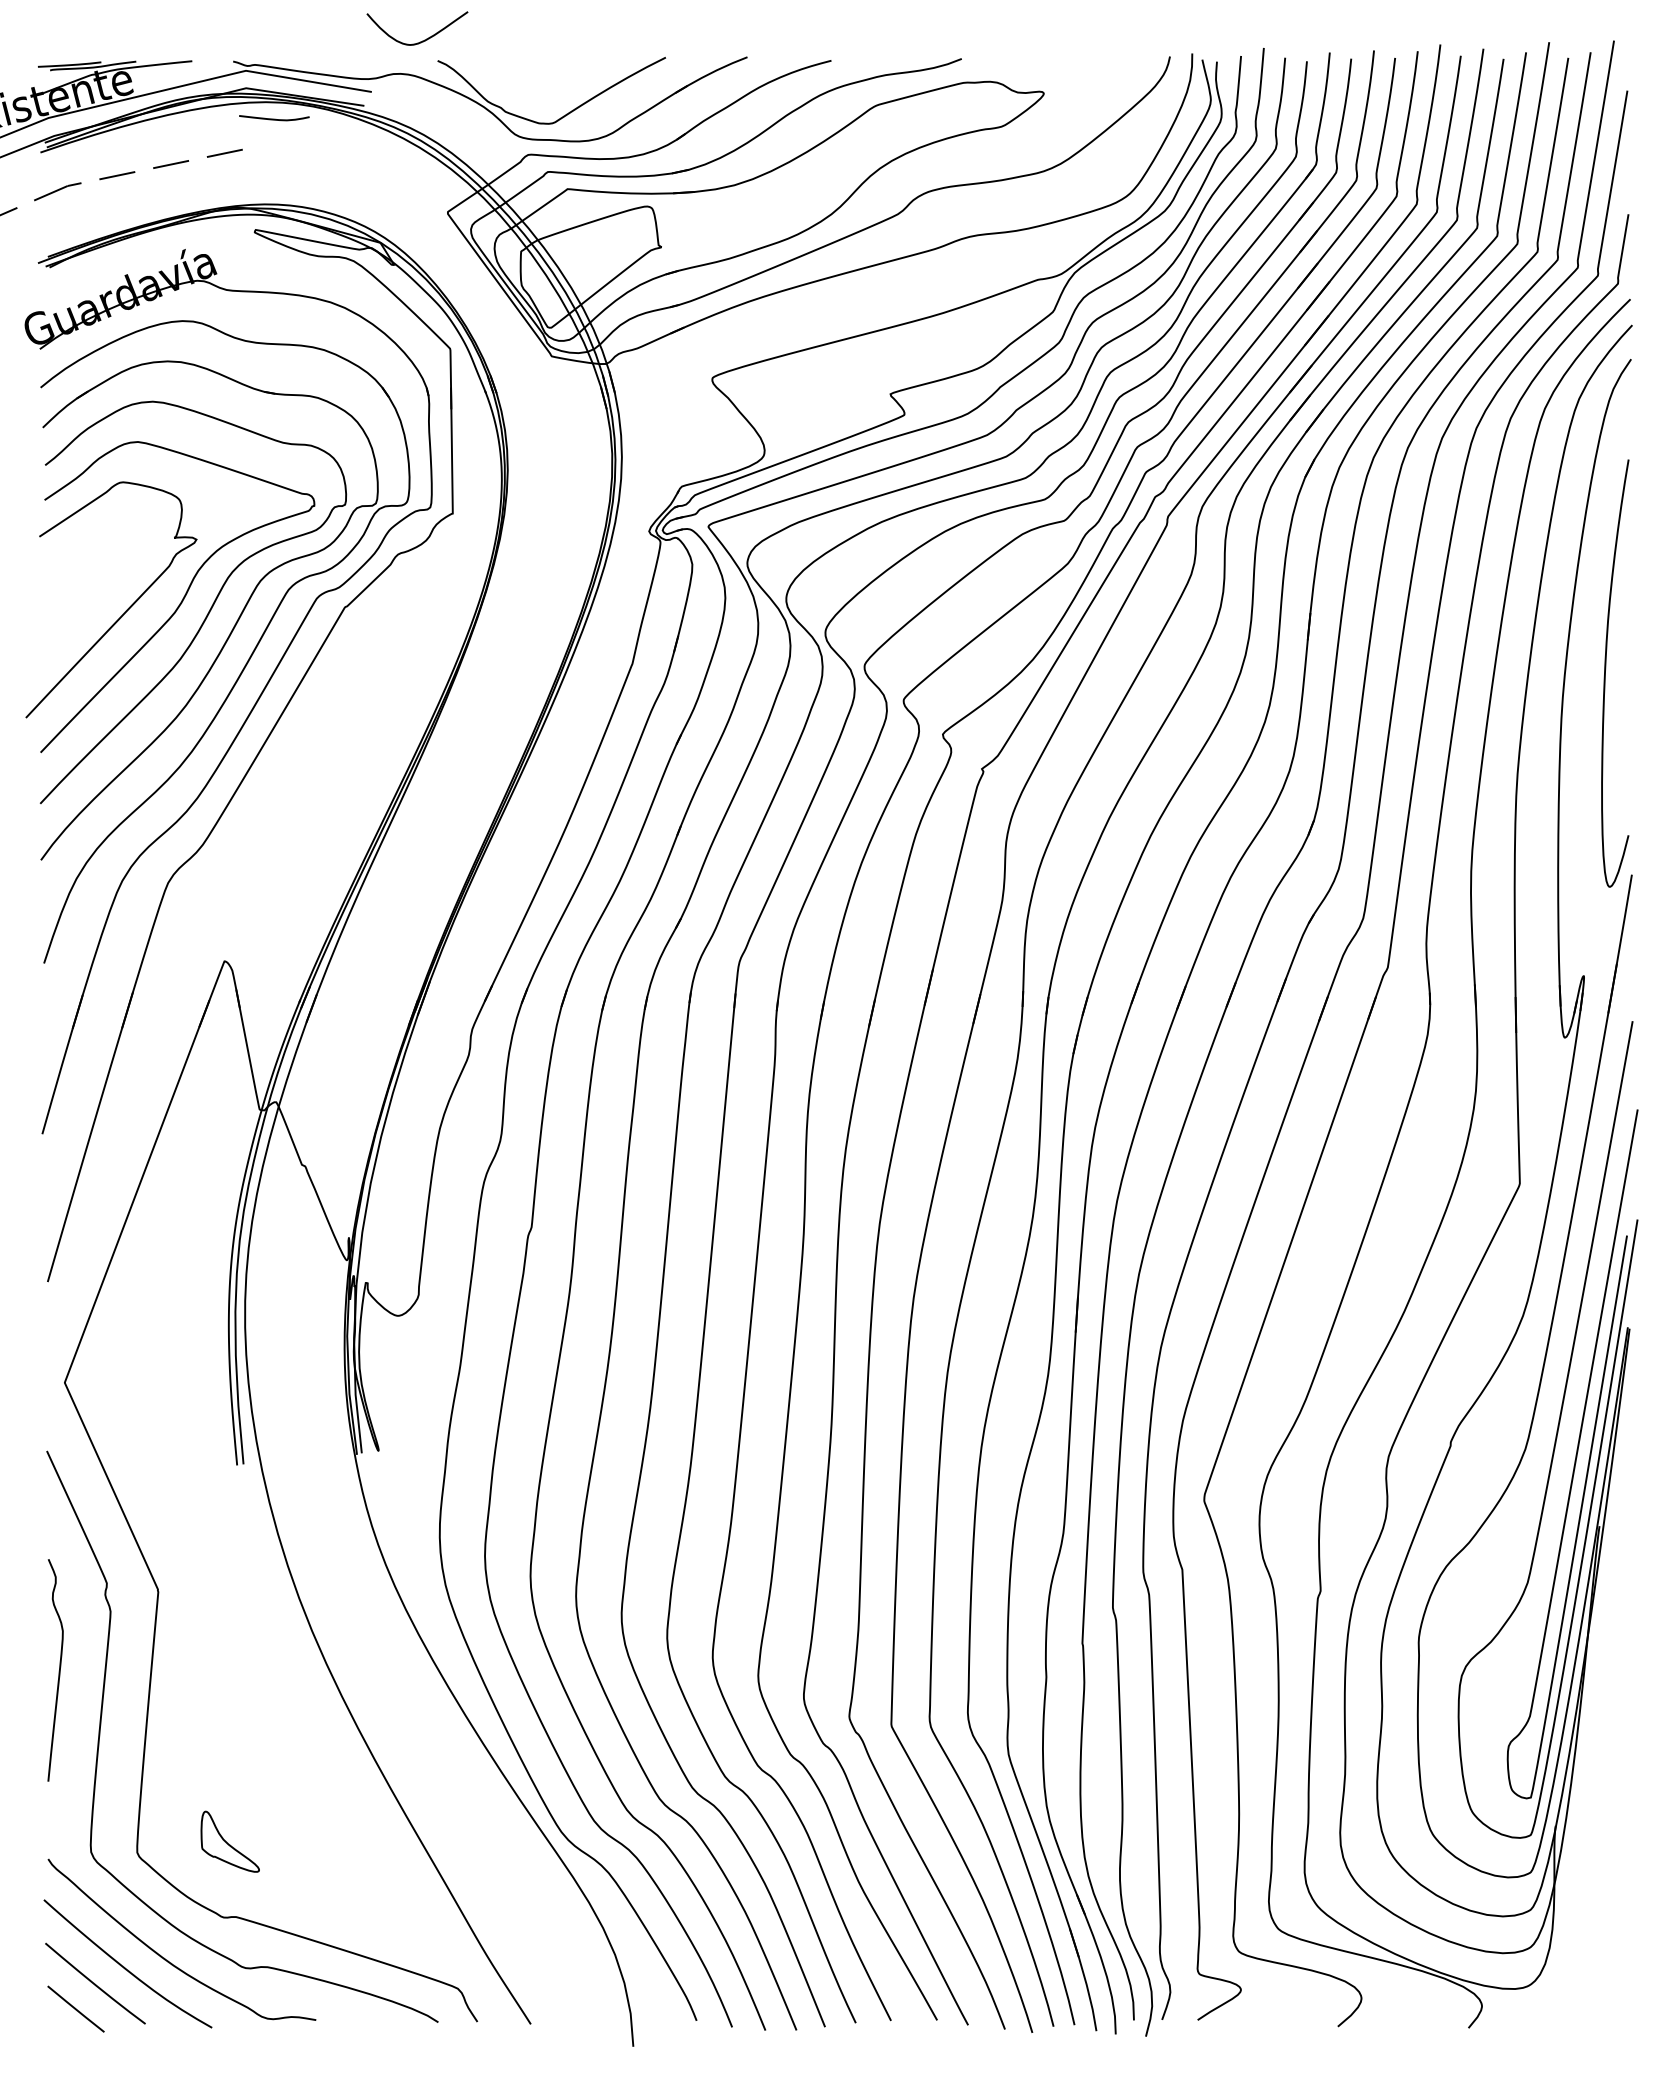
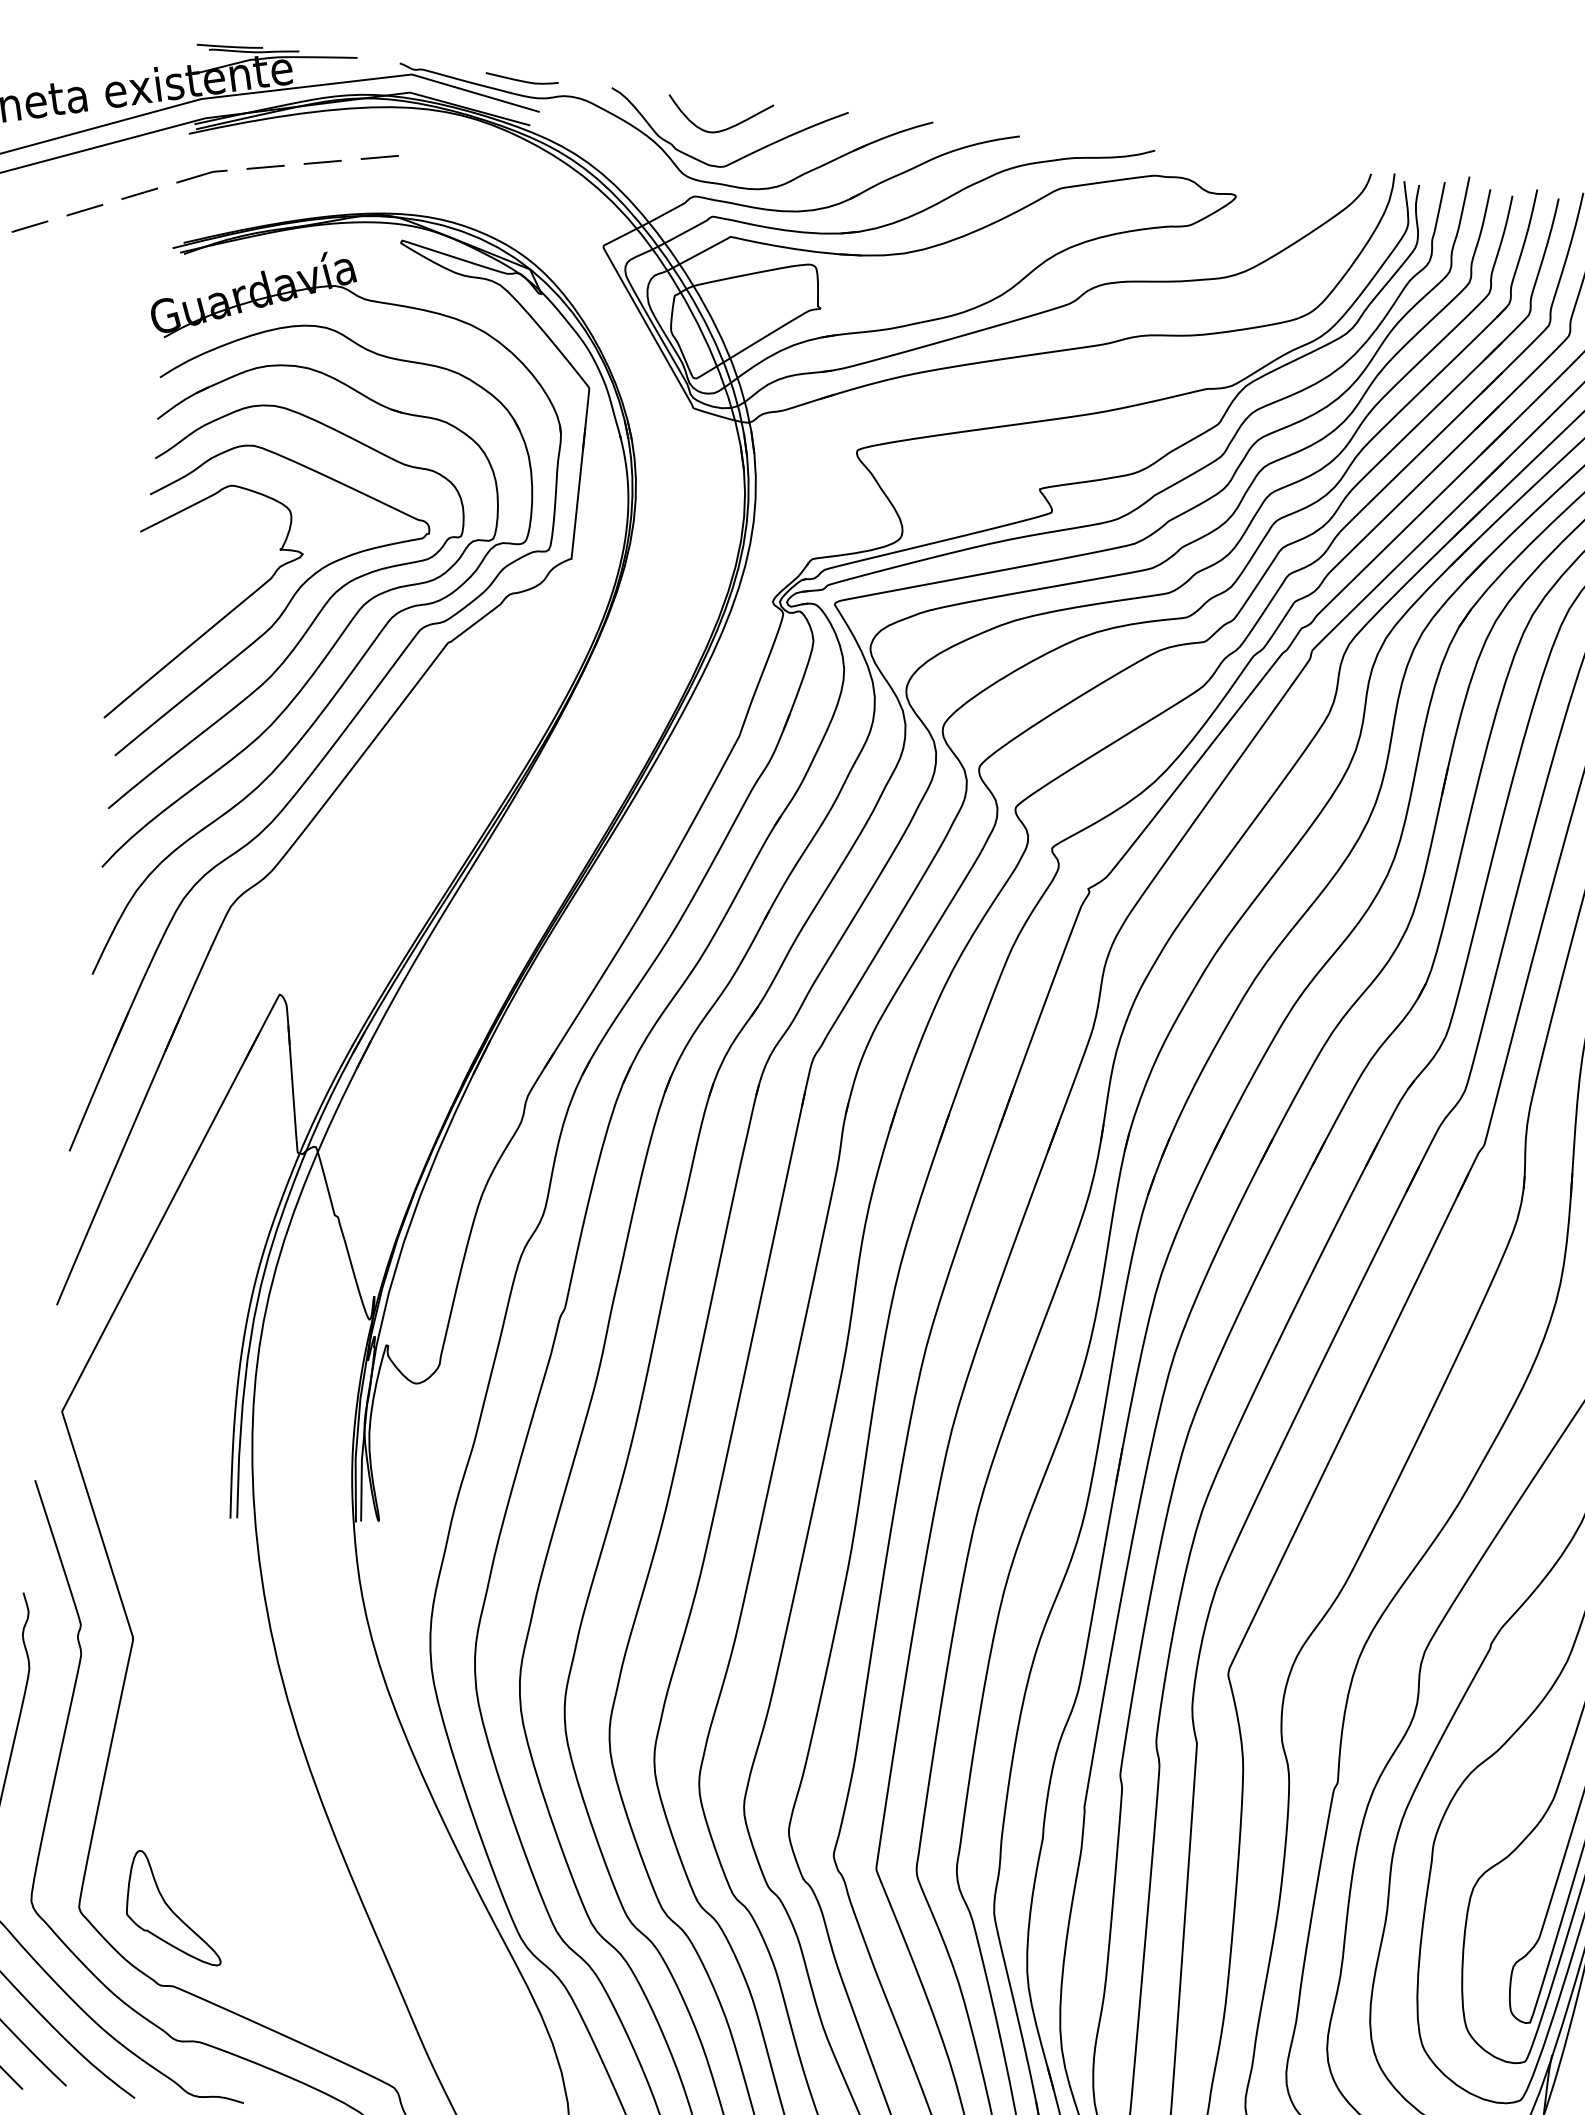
curve: (422, 40) -> (723, 129), moved
curve: (274, 118) -> (522, 79), moved
part: (230, 1841) -> (177, 1907), size x1.67

